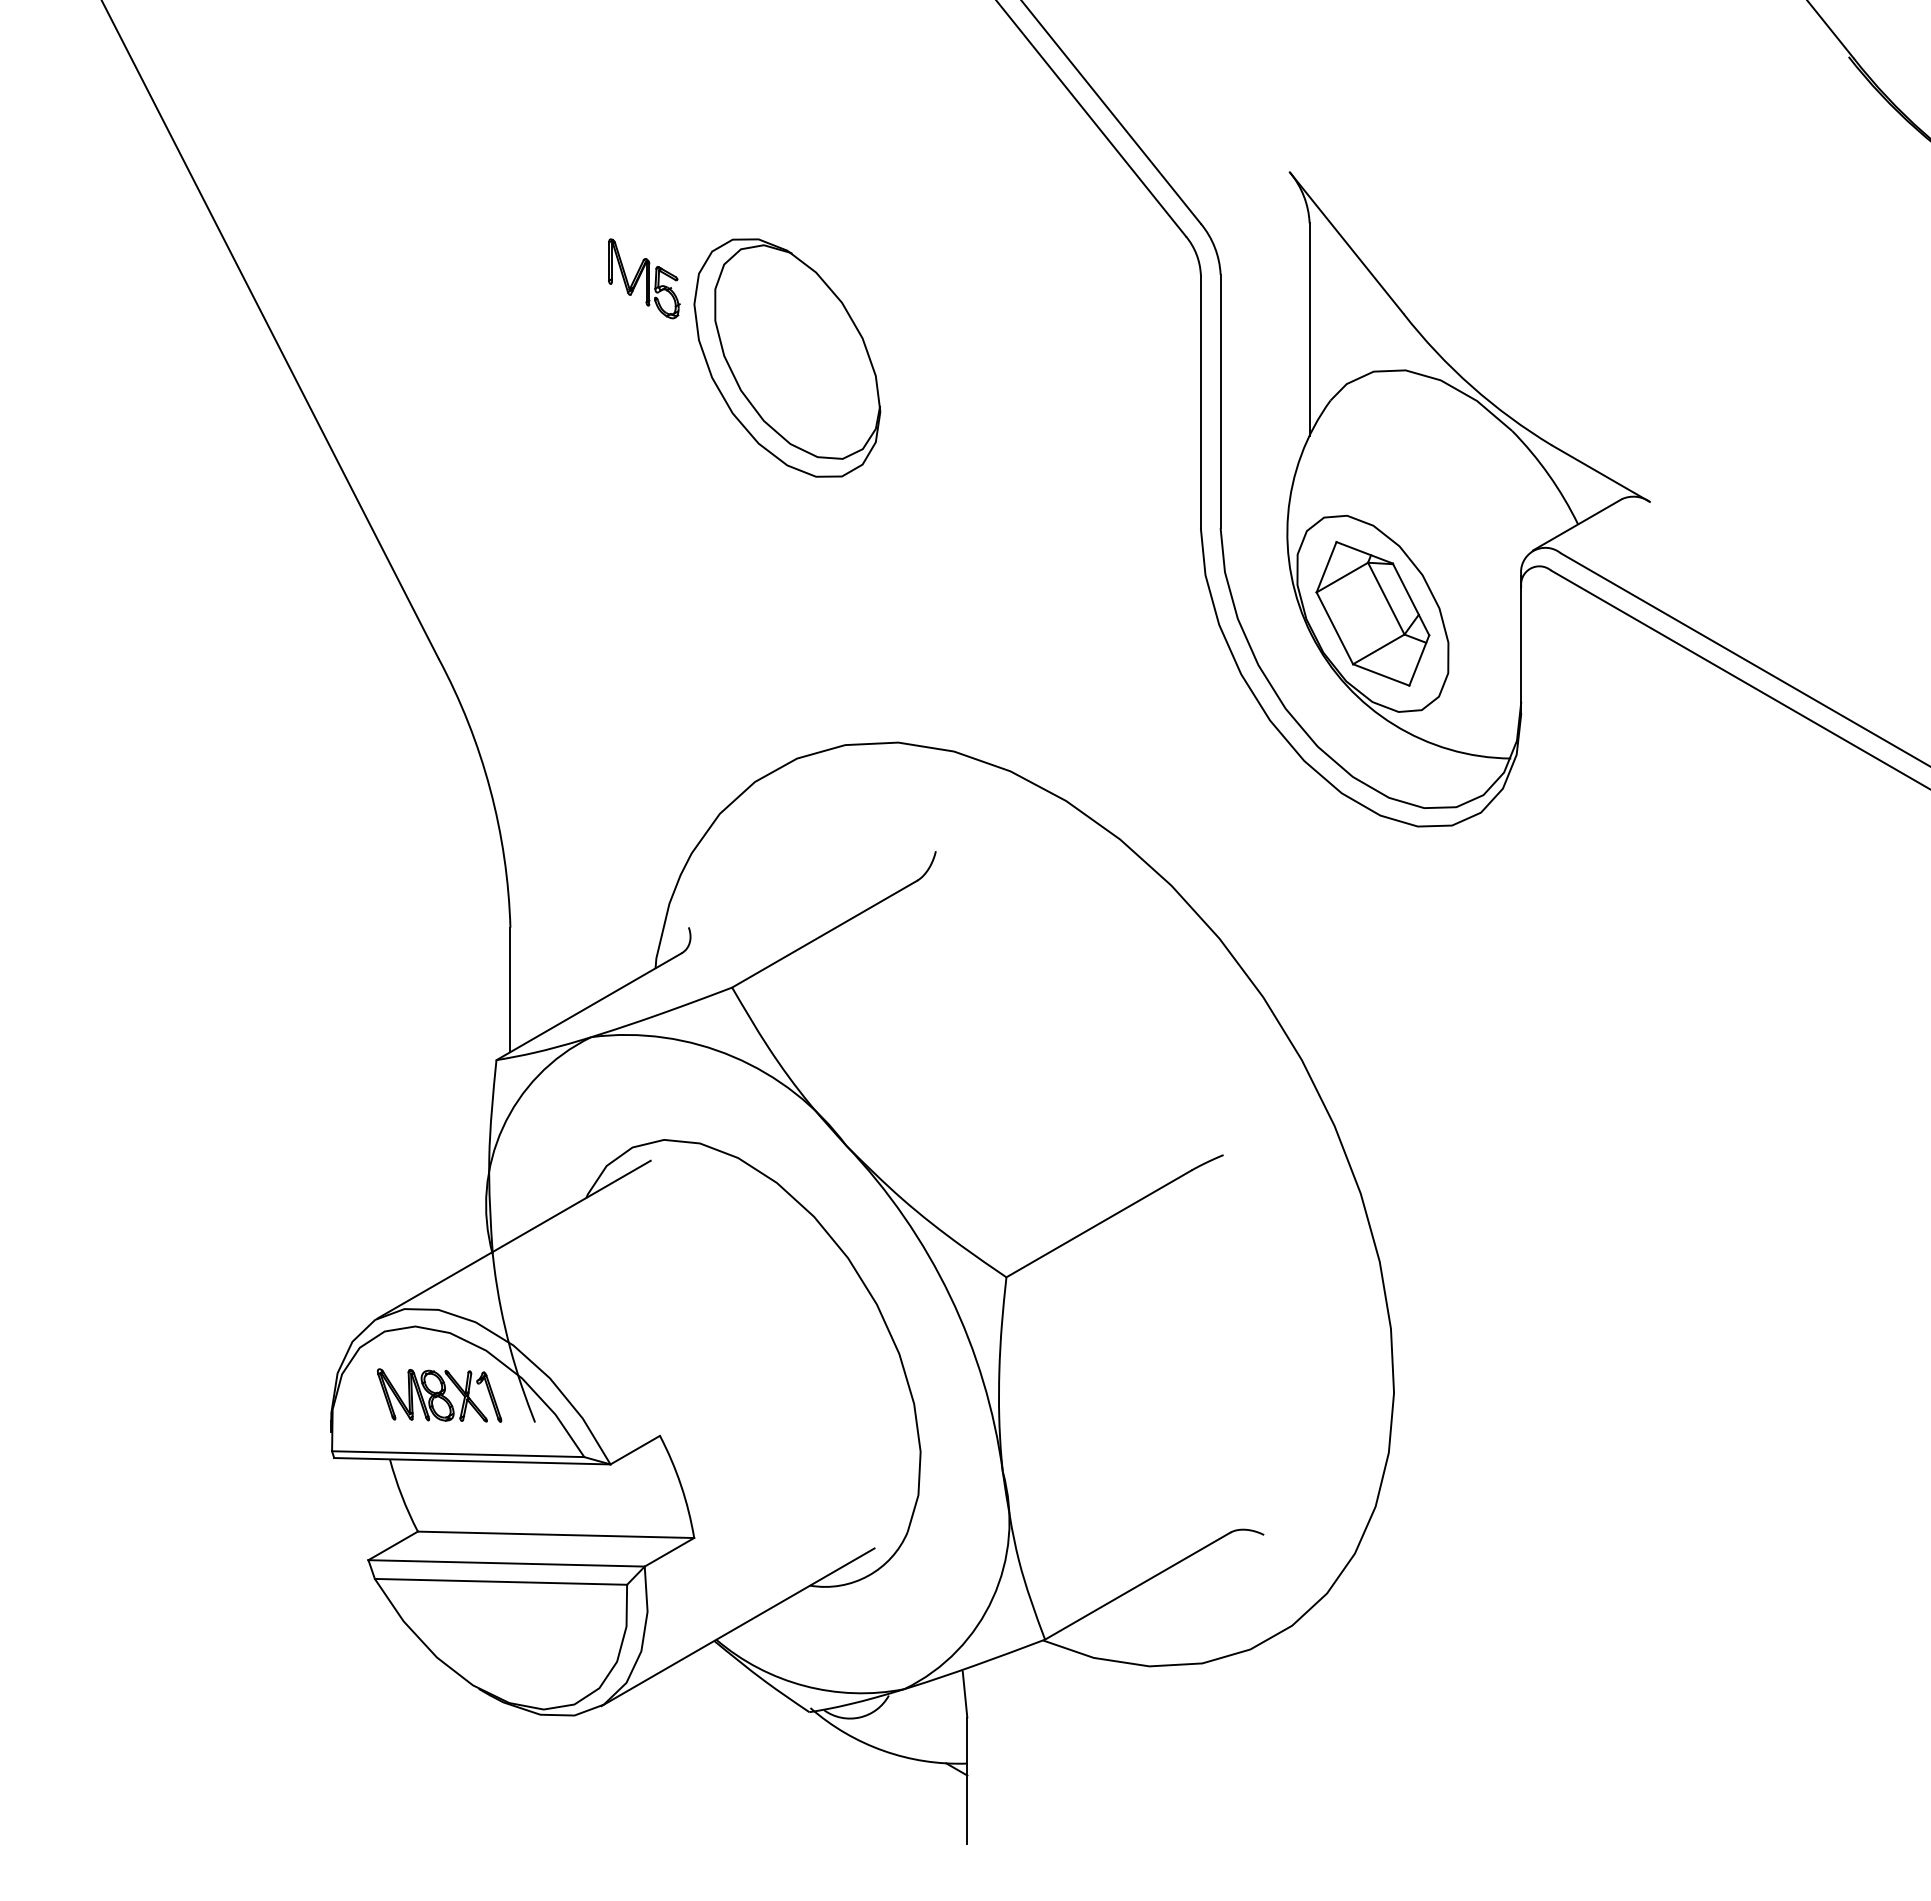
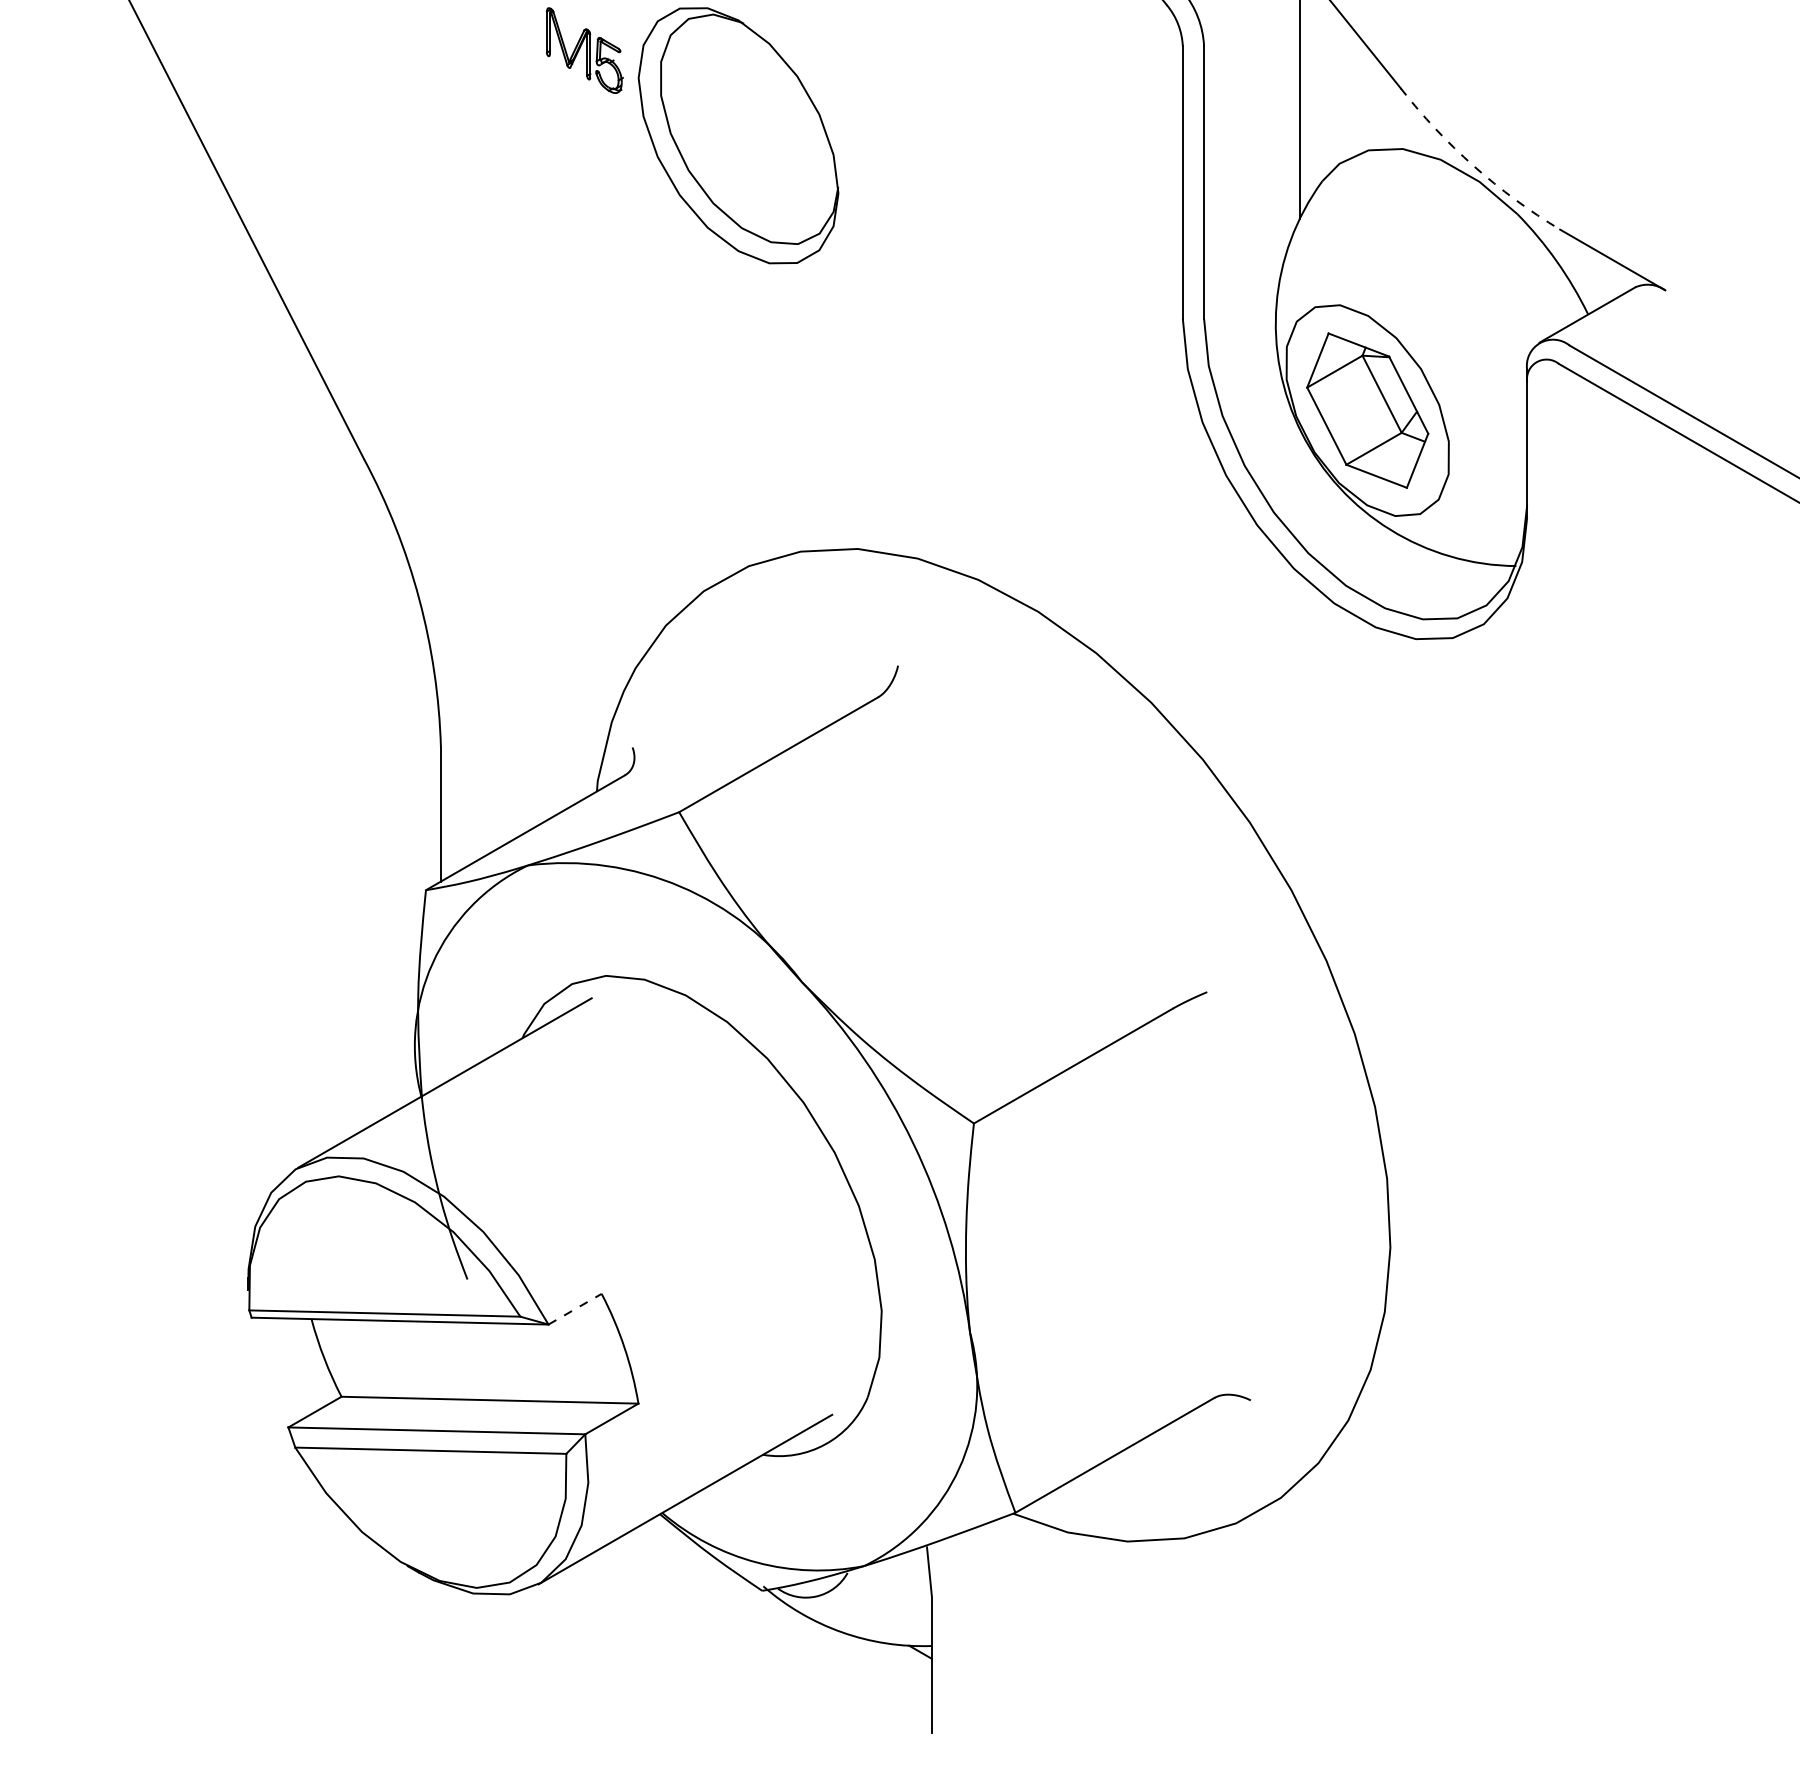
arc: (1471, 386) -> (1473, 166), solid -> dashed
part: (439, 1395) -> (364, 1250), removed
line: (635, 1450) -> (575, 1309), solid -> dashed

